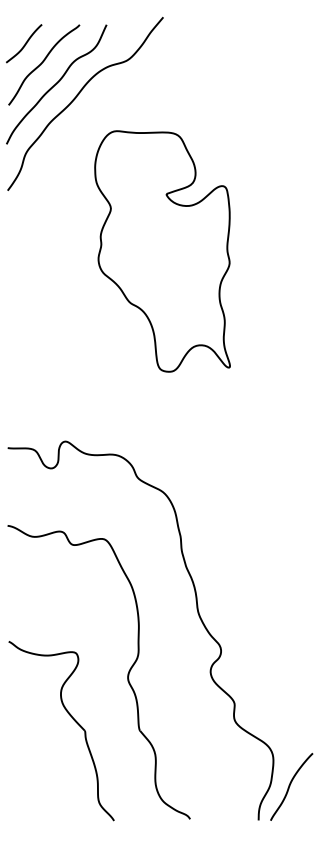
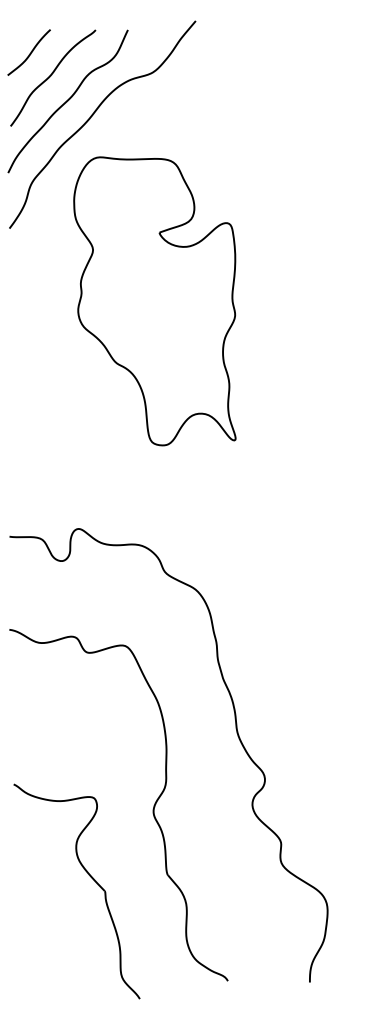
part: (162, 251) -> (154, 301), moved
part: (72, 719) -> (90, 877), moved
curve: (290, 786) -> (347, 941), removed

